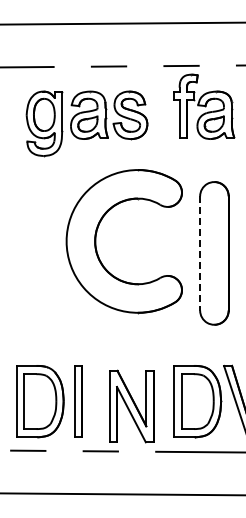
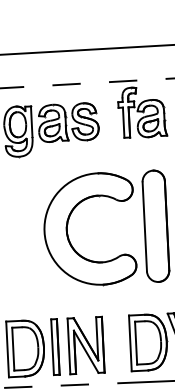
part: (96, 241) -> (67, 230), moved
line: (200, 253) -> (145, 226), dashed -> solid
part: (131, 406) -> (85, 345), moved

